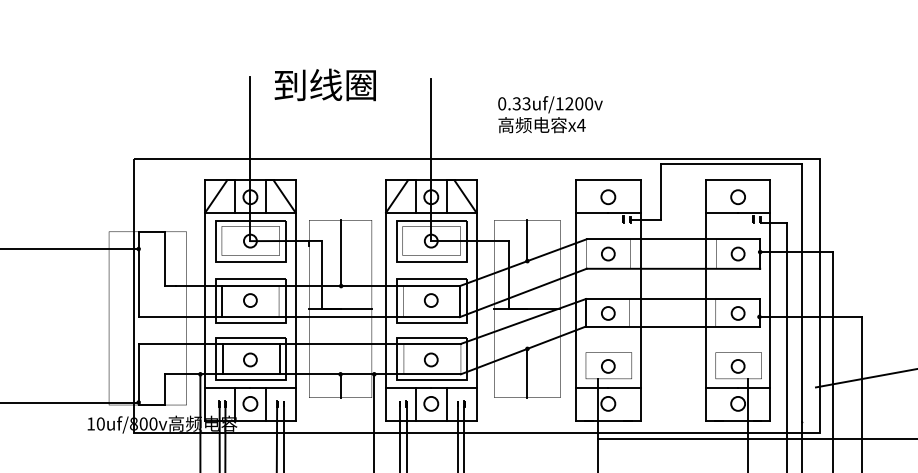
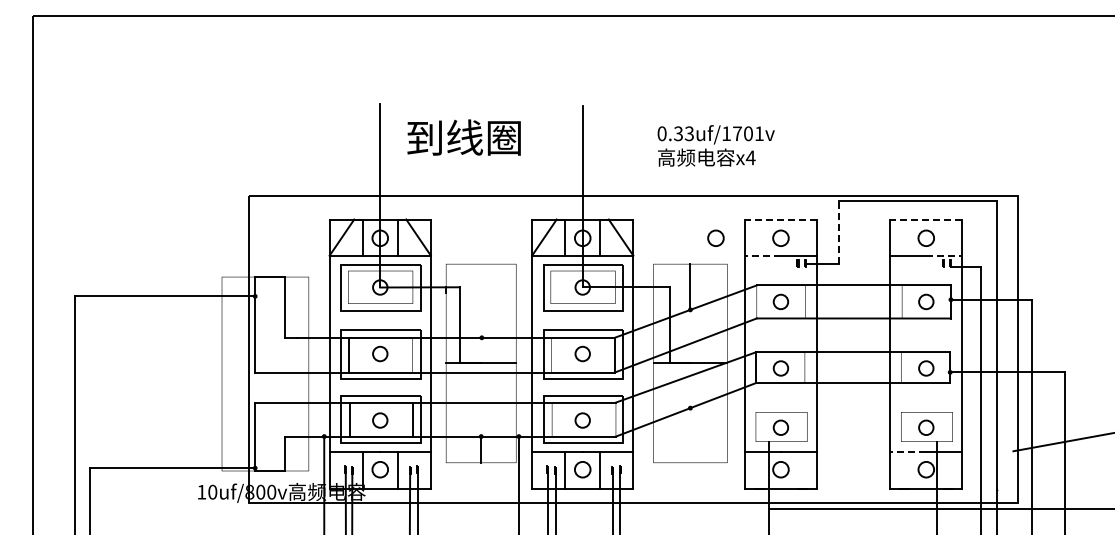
text: (324, 84) -> (463, 137), moved
text: (579, 103) -> (748, 133), uf/1200v -> uf/1701v
line: (607, 180) -> (780, 219), solid -> dashed
line: (737, 180) -> (925, 219), solid -> dashed
line: (660, 191) -> (839, 231), solid -> dashed
circle: (549, 196) -> (715, 237), added
line: (591, 212) -> (762, 255), solid -> dashed
line: (754, 212) -> (944, 255), solid -> dashed
line: (340, 252) -> (481, 300), removed
line: (527, 373) -> (690, 435), removed
line: (721, 388) -> (907, 452), solid -> dashed

